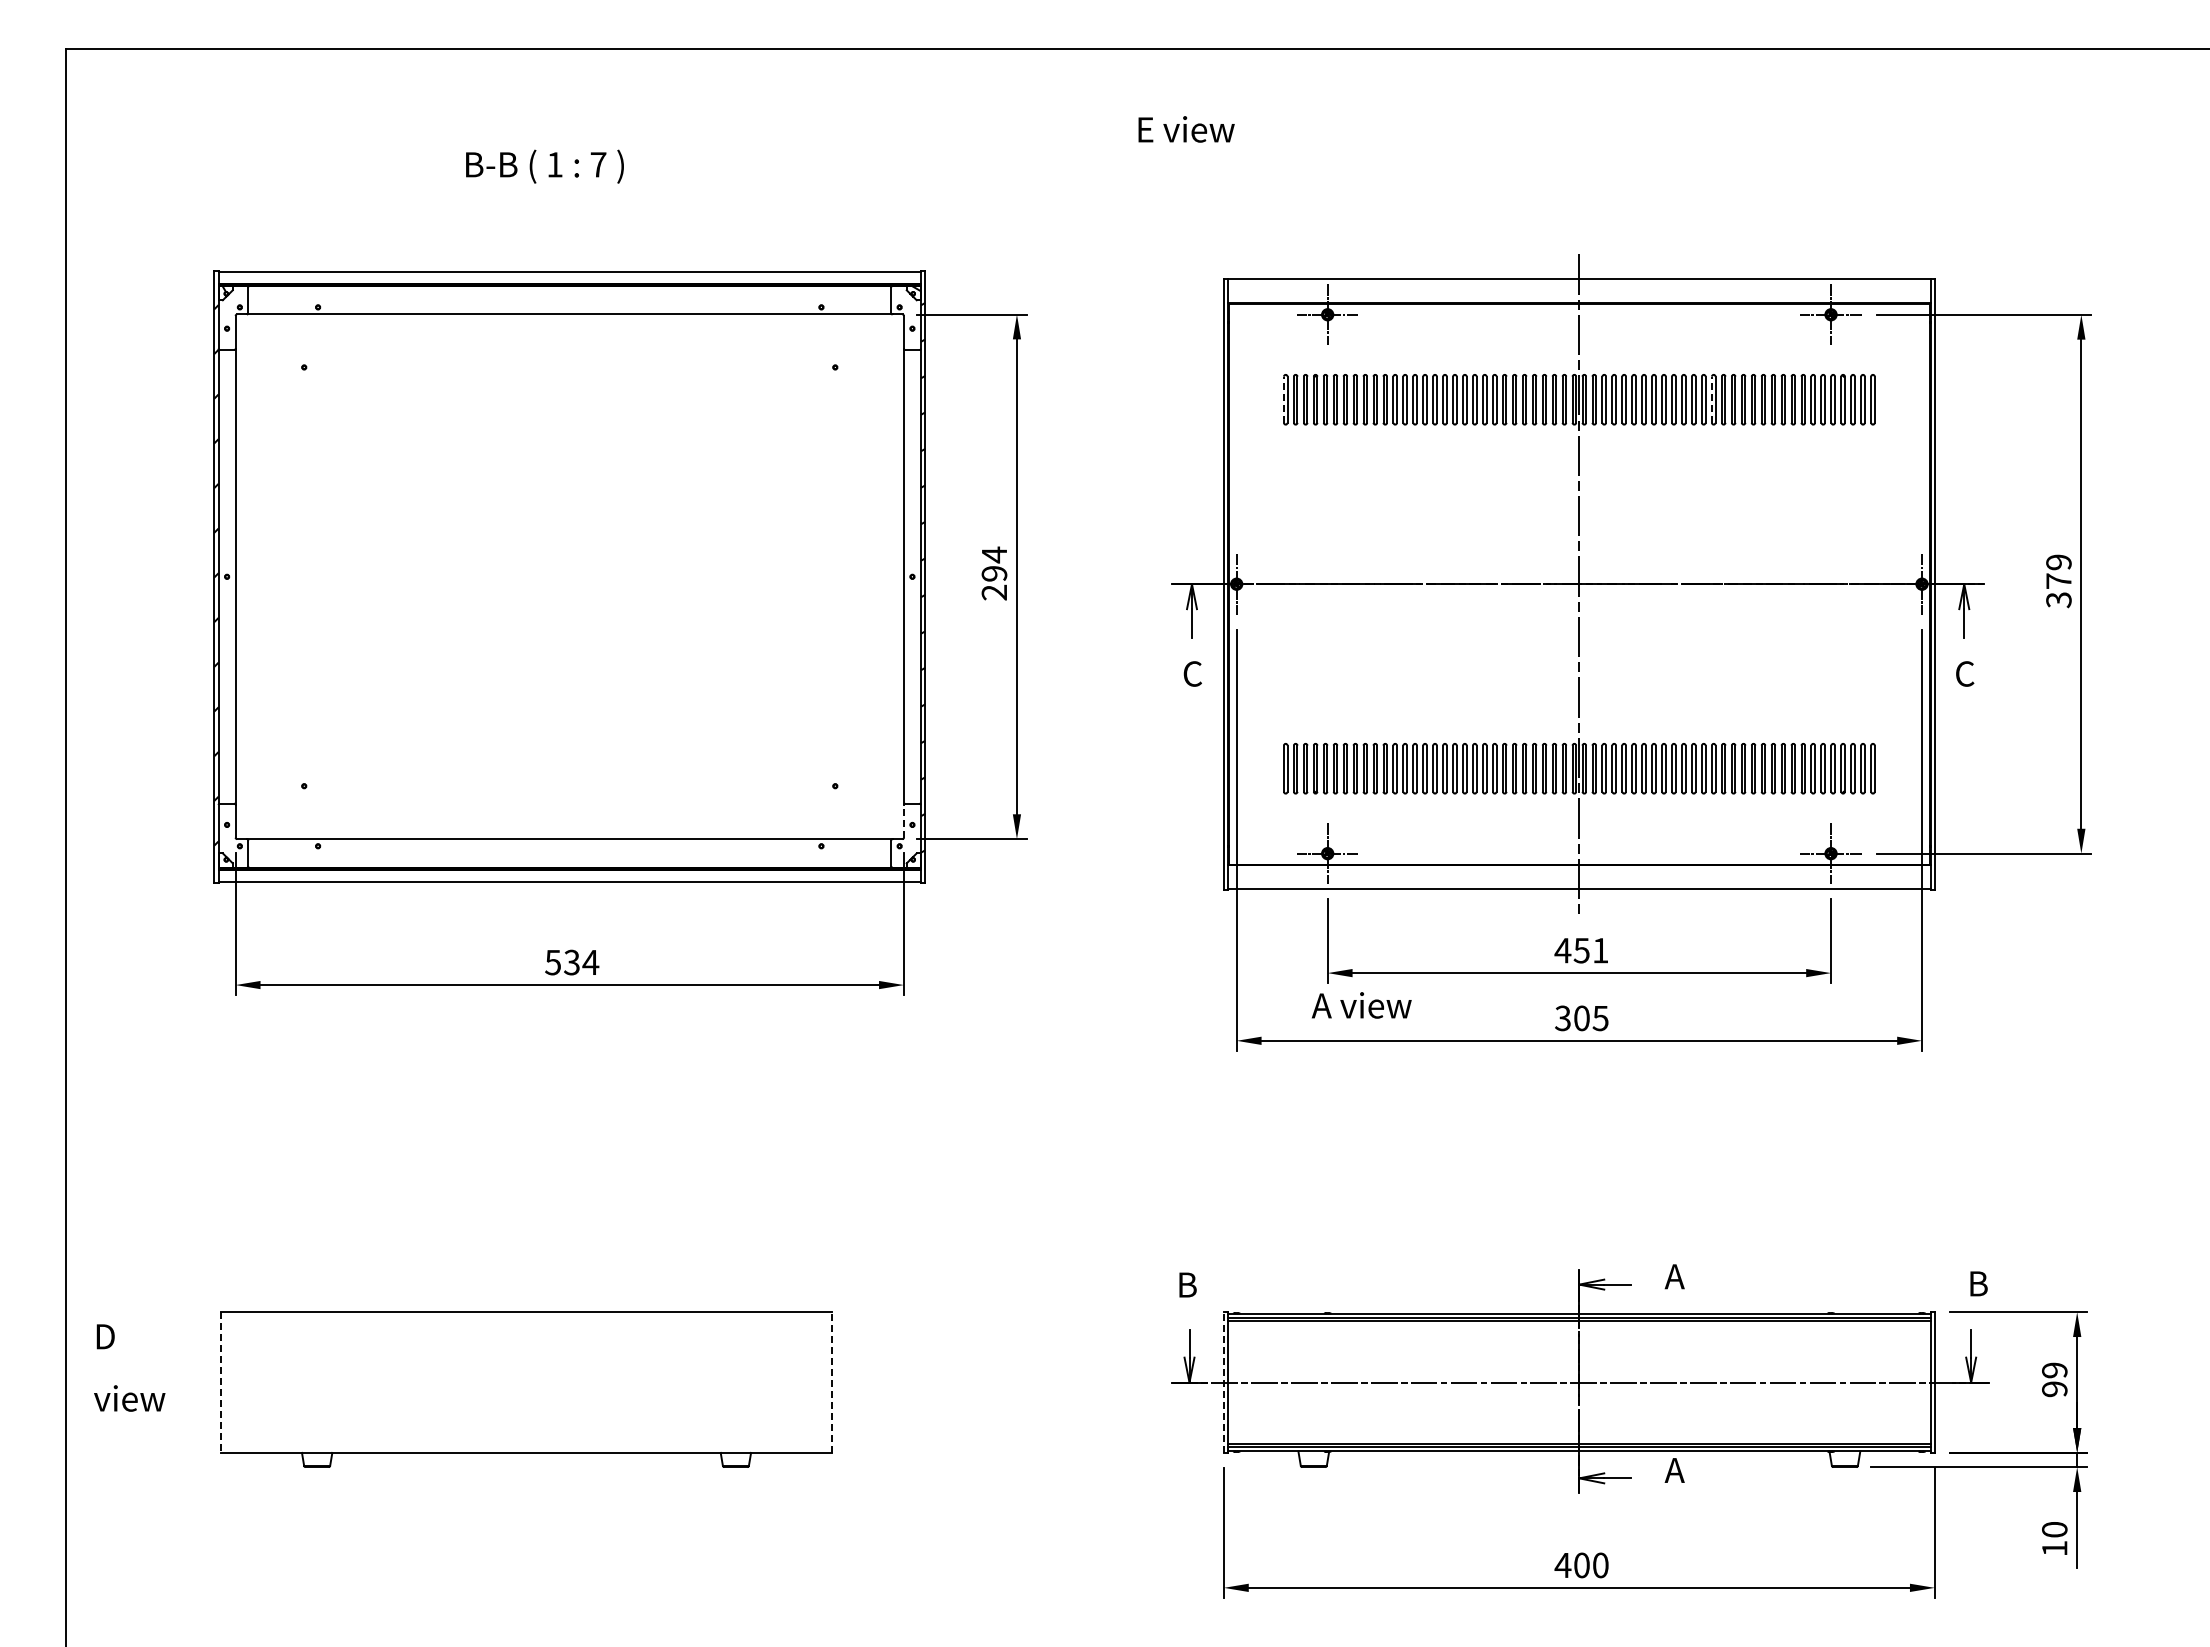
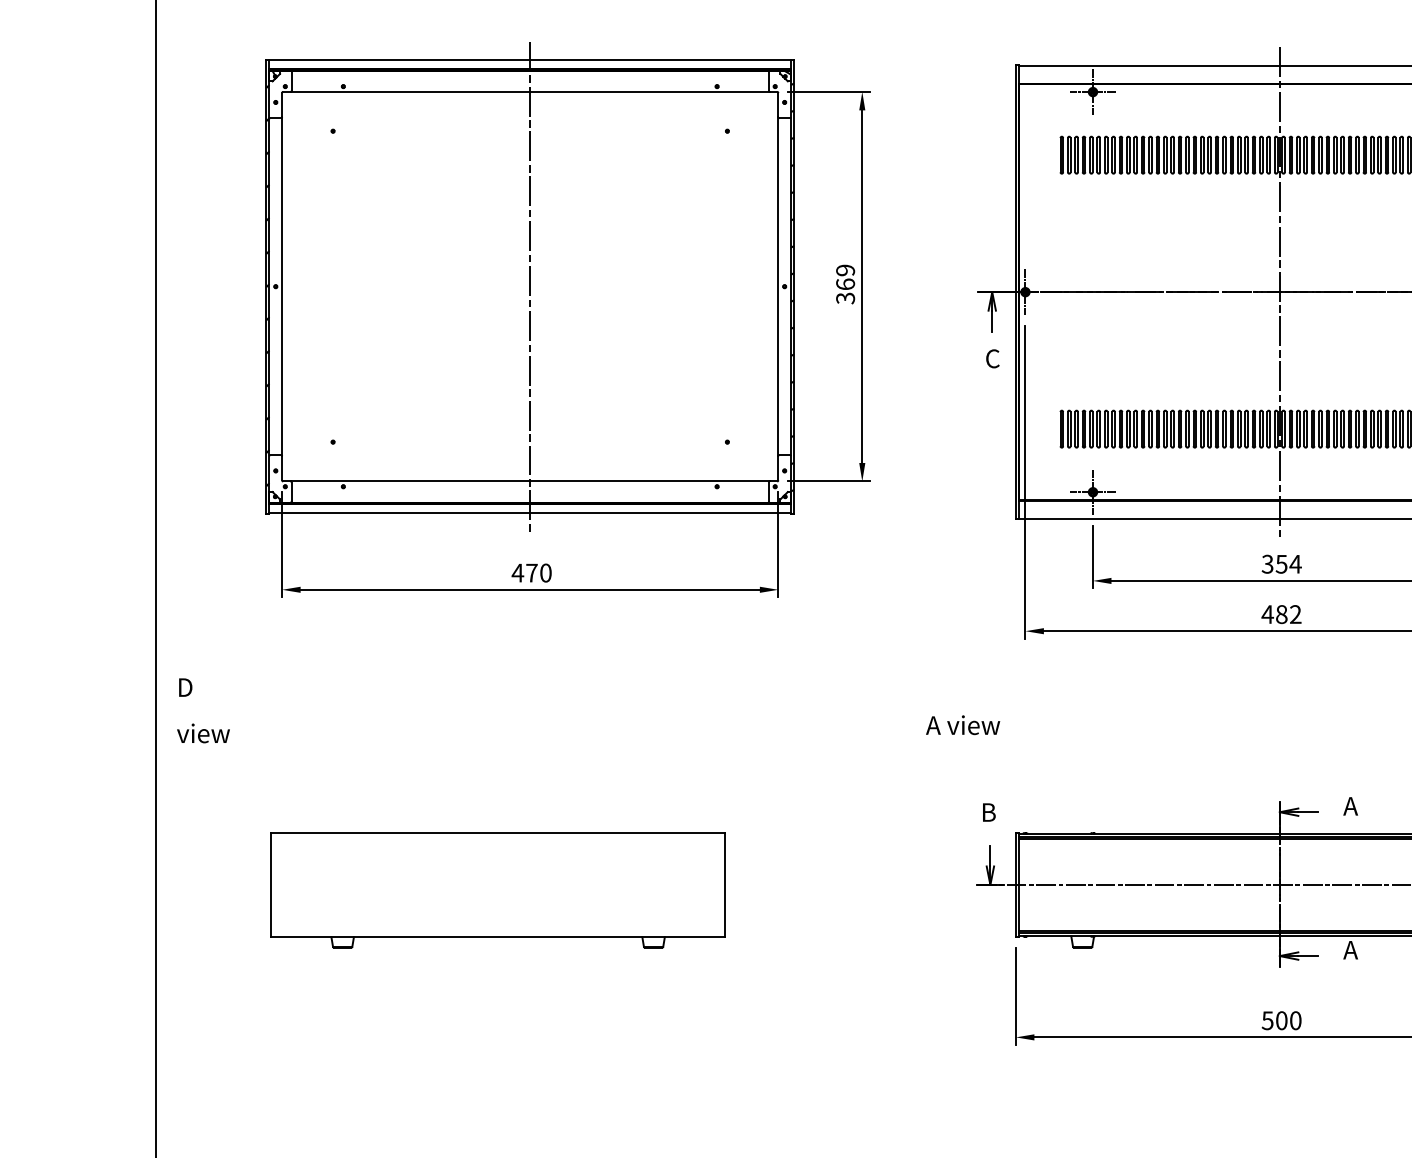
line: (1283, 399) -> (1060, 155), dashed -> solid
line: (1711, 399) -> (1377, 155), dashed -> solid
text: (994, 573) -> (845, 284), 294 -> 369
line: (569, 576) -> (530, 286), added
line: (903, 820) -> (778, 467), dashed -> solid
text: (1581, 950) -> (1281, 564), 451 -> 354
text: (571, 962) -> (531, 573), 534 -> 470
text: (1361, 1005) -> (962, 725), moved
text: (1581, 1018) -> (1281, 614), 305 -> 482
text: (129, 1367) -> (203, 710), moved
line: (832, 1382) -> (725, 884), dashed -> solid
line: (1223, 1382) -> (1015, 884), dashed -> solid
line: (220, 1383) -> (270, 885), dashed -> solid
text: (1562, 1565) -> (1267, 1020), 400 -> 500

